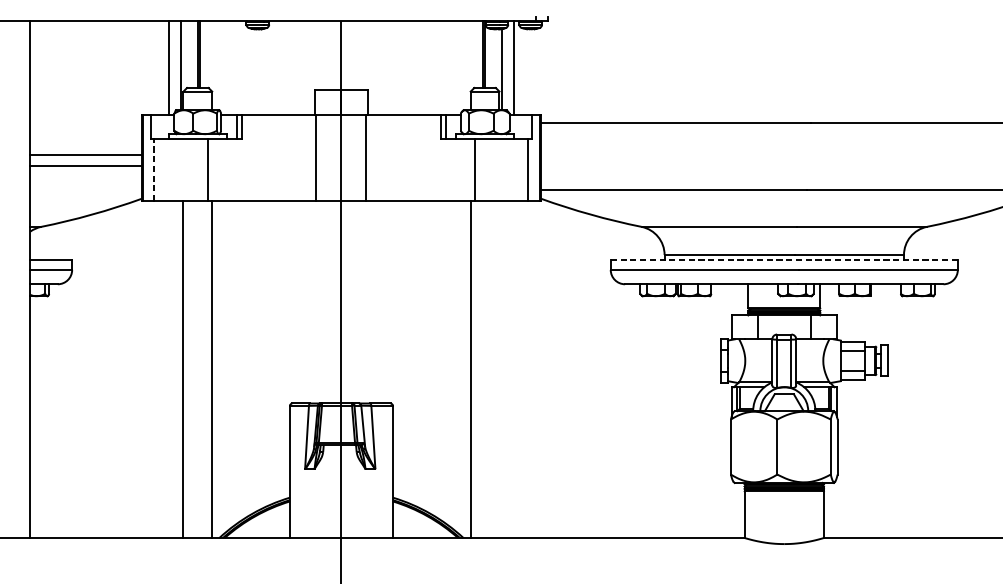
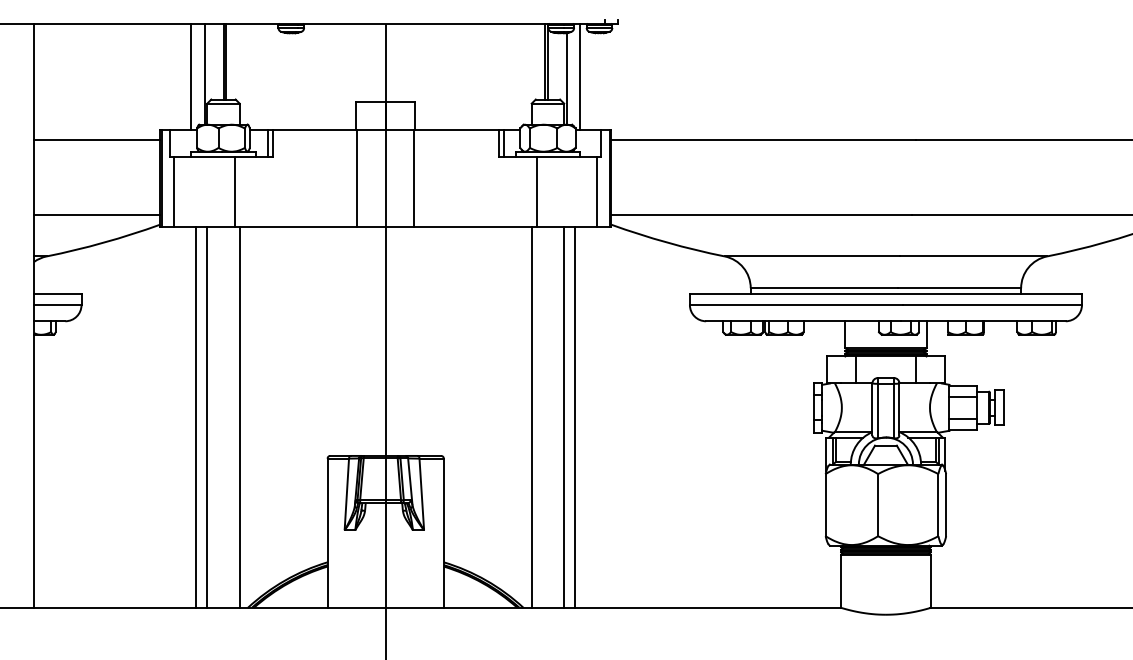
line: (86, 155) -> (97, 139), moved
line: (86, 165) -> (97, 214), moved
line: (154, 169) -> (174, 191), dashed -> solid
line: (783, 260) -> (885, 294), dashed -> solid
line: (173, 369) -> (196, 417), added
line: (499, 369) -> (564, 417), added
line: (509, 369) -> (575, 417), added

